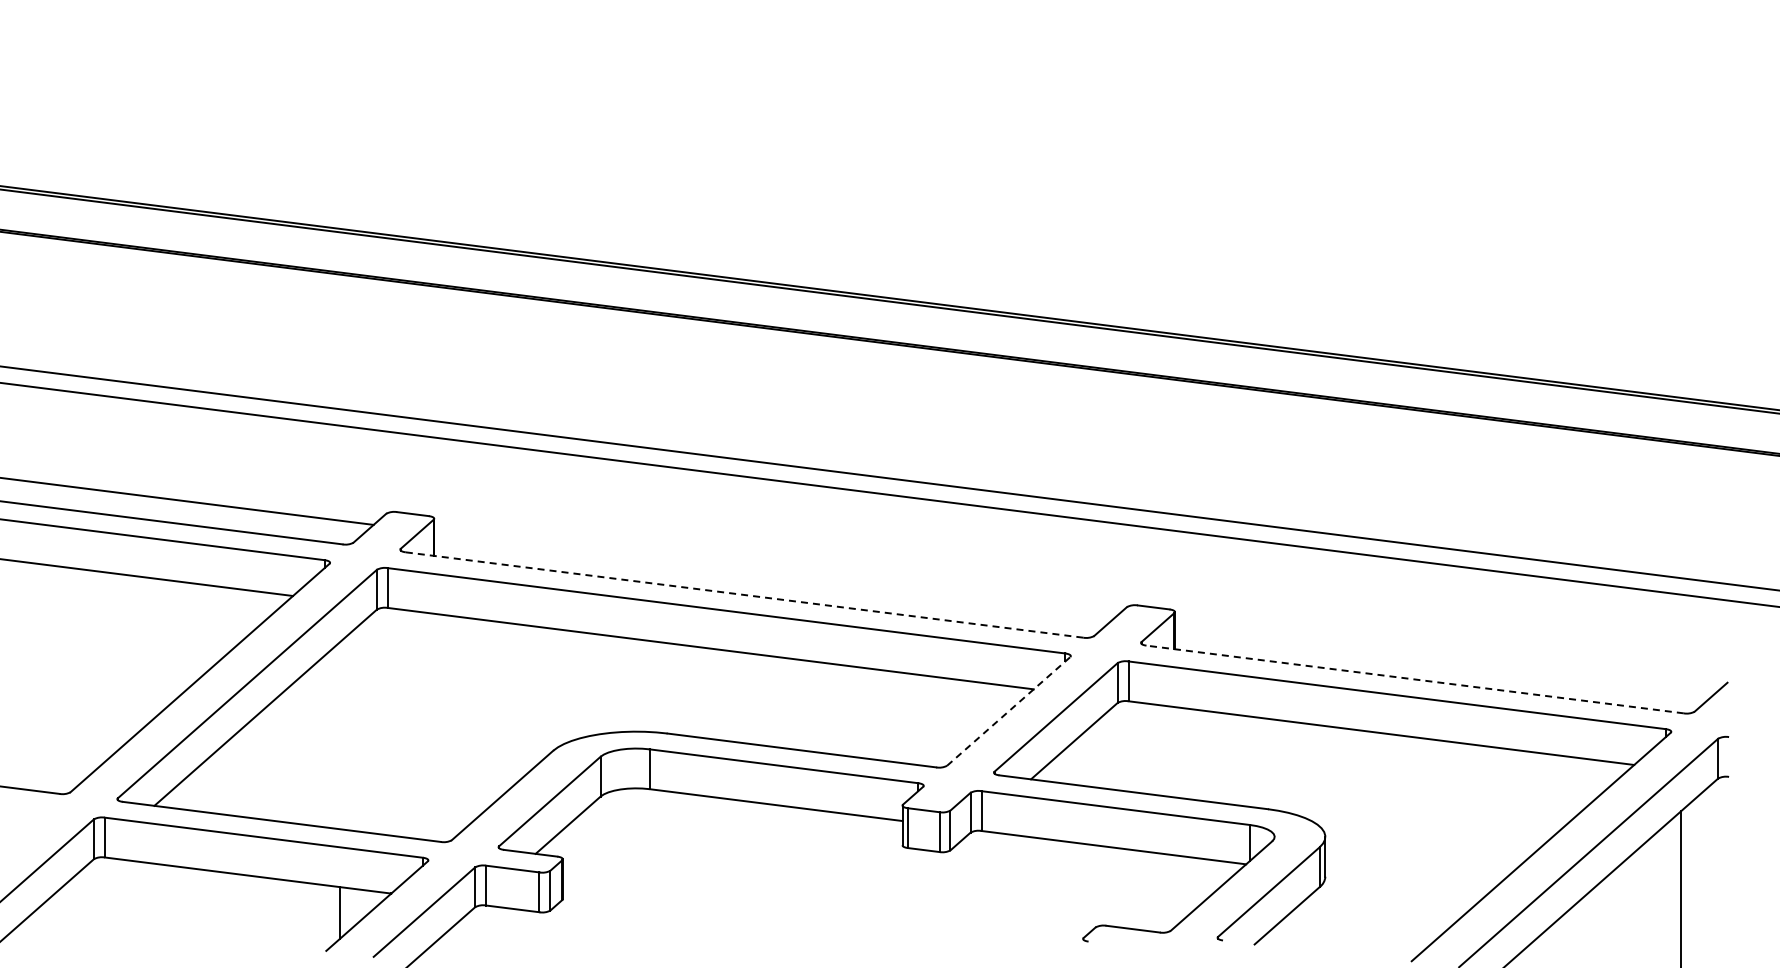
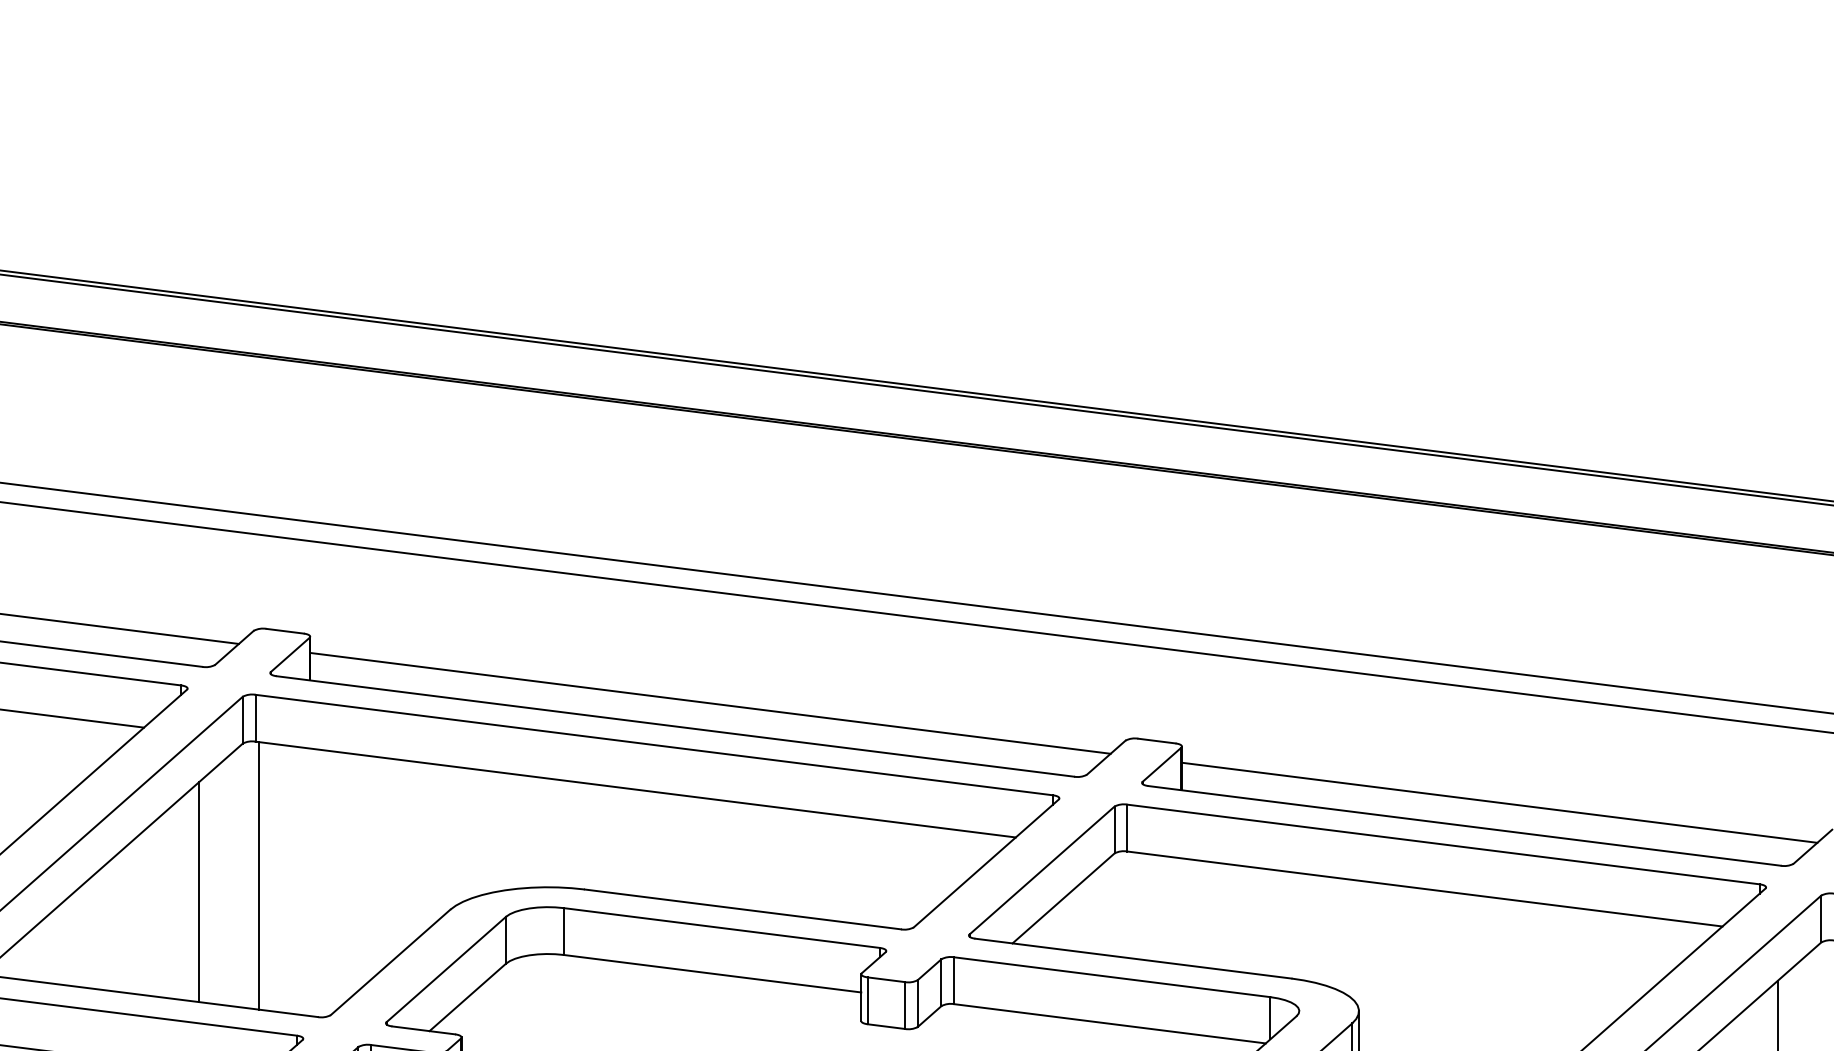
line: (774, 575) -> (710, 703), added
line: (744, 594) -> (675, 725), dashed -> solid
line: (1444, 659) -> (1499, 802), added
line: (1415, 679) -> (1465, 825), dashed -> solid
line: (1009, 711) -> (987, 863), dashed -> solid
line: (390, 721) -> (258, 875), added
line: (339, 735) -> (198, 891), added

